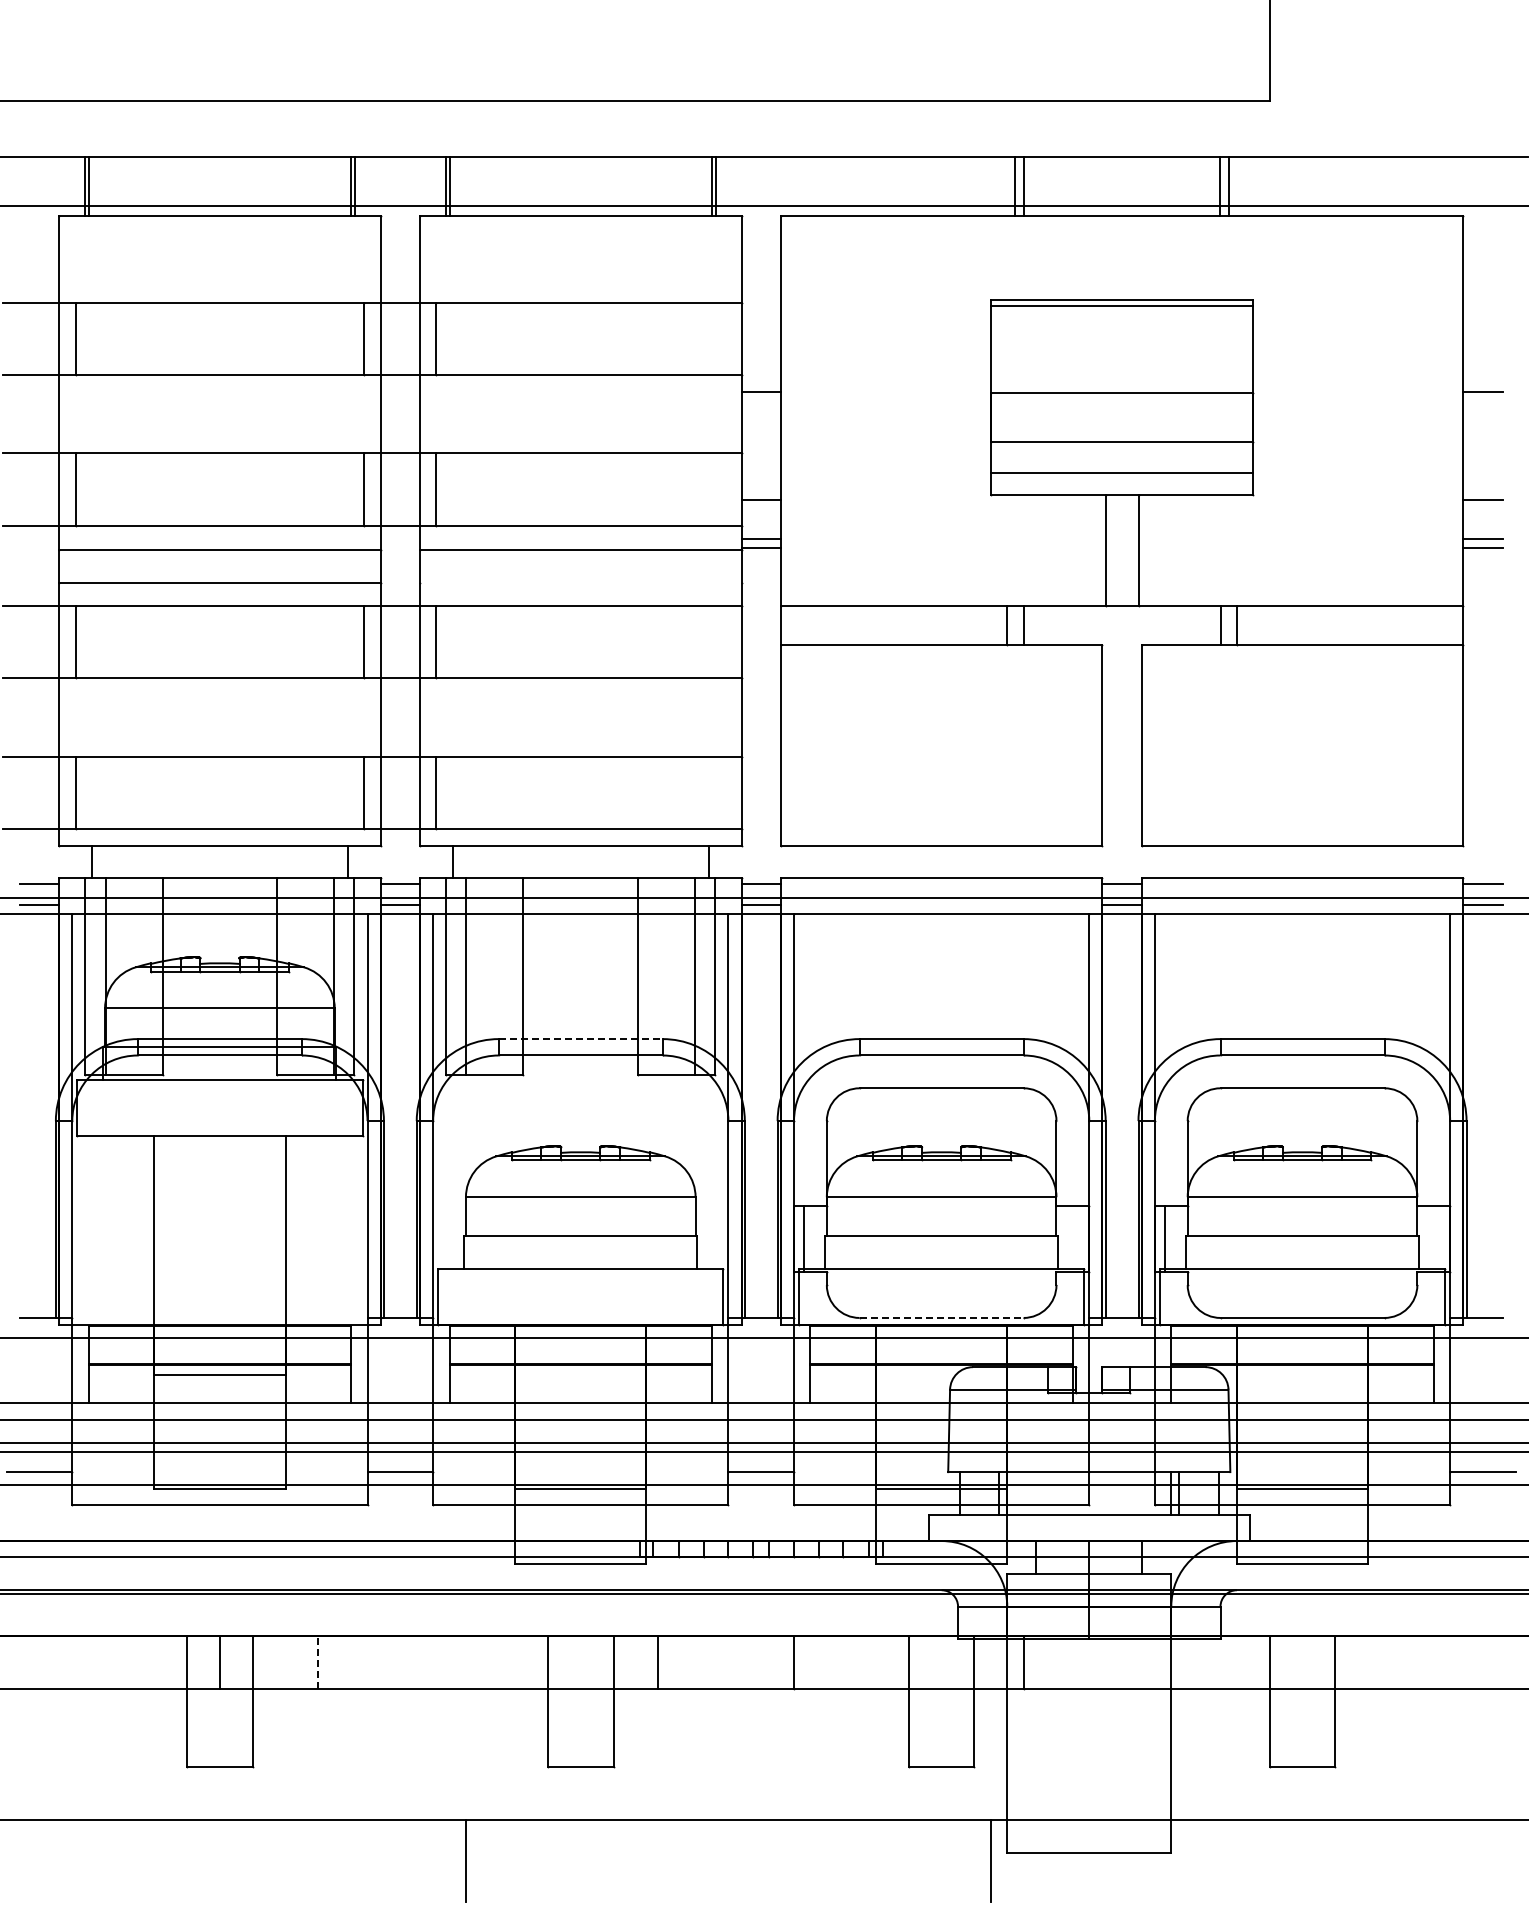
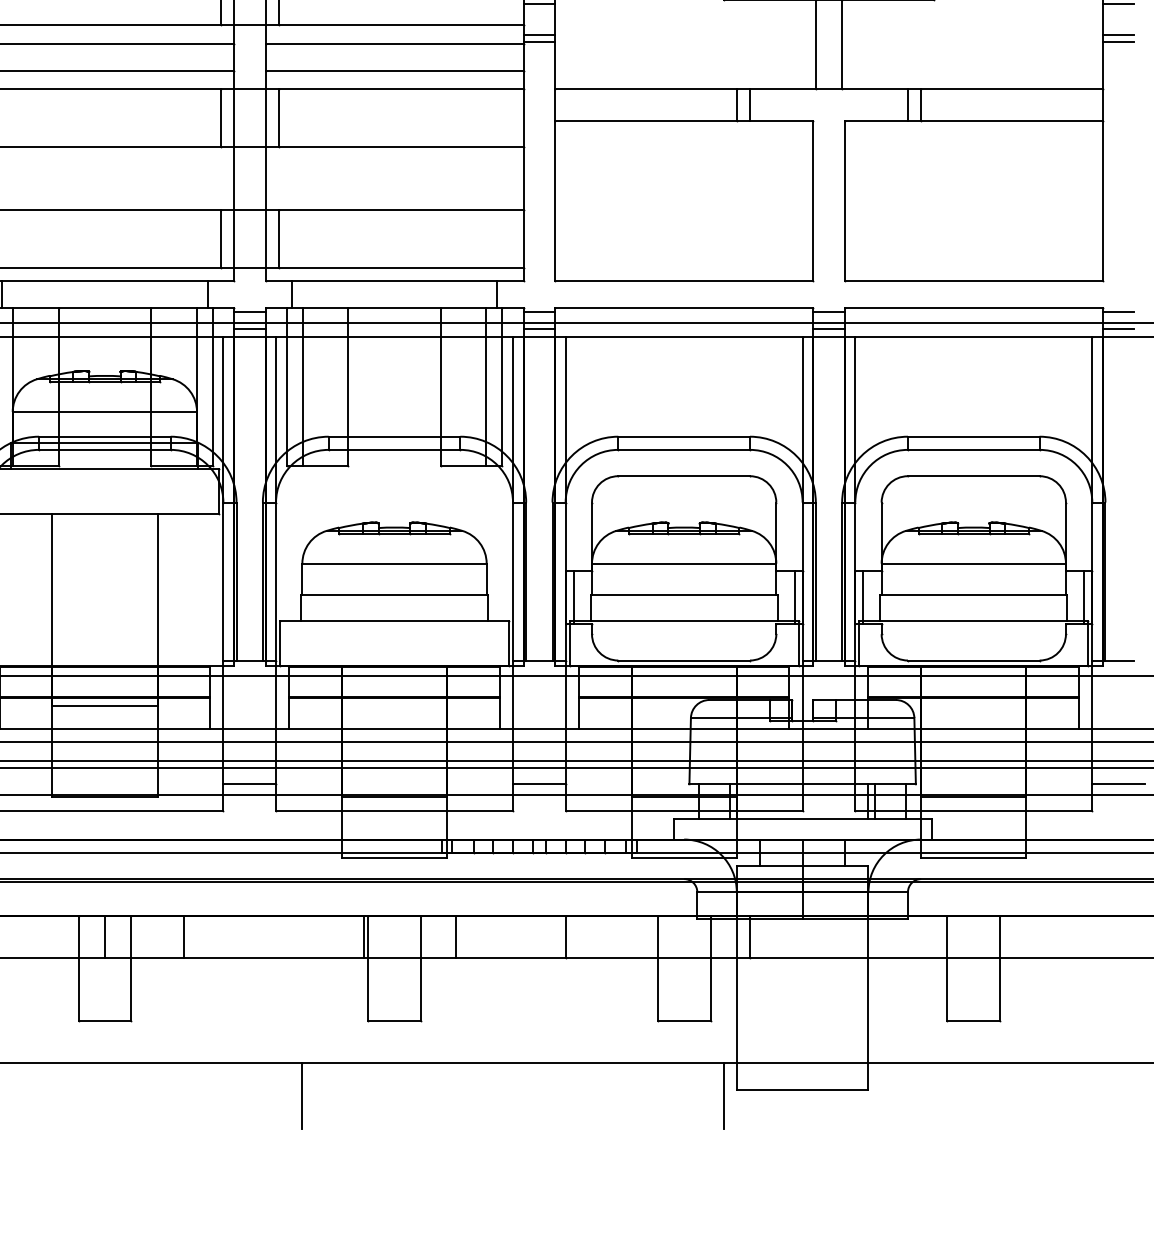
line: (580, 583) -> (394, 71), added
line: (581, 1039) -> (395, 437), dashed -> solid
line: (1079, 1239) -> (794, 597), added
line: (1440, 1239) -> (1084, 597), added
line: (942, 1317) -> (684, 660), dashed -> solid
line: (318, 1661) -> (184, 936), dashed -> solid
line: (543, 1662) -> (364, 937), added

